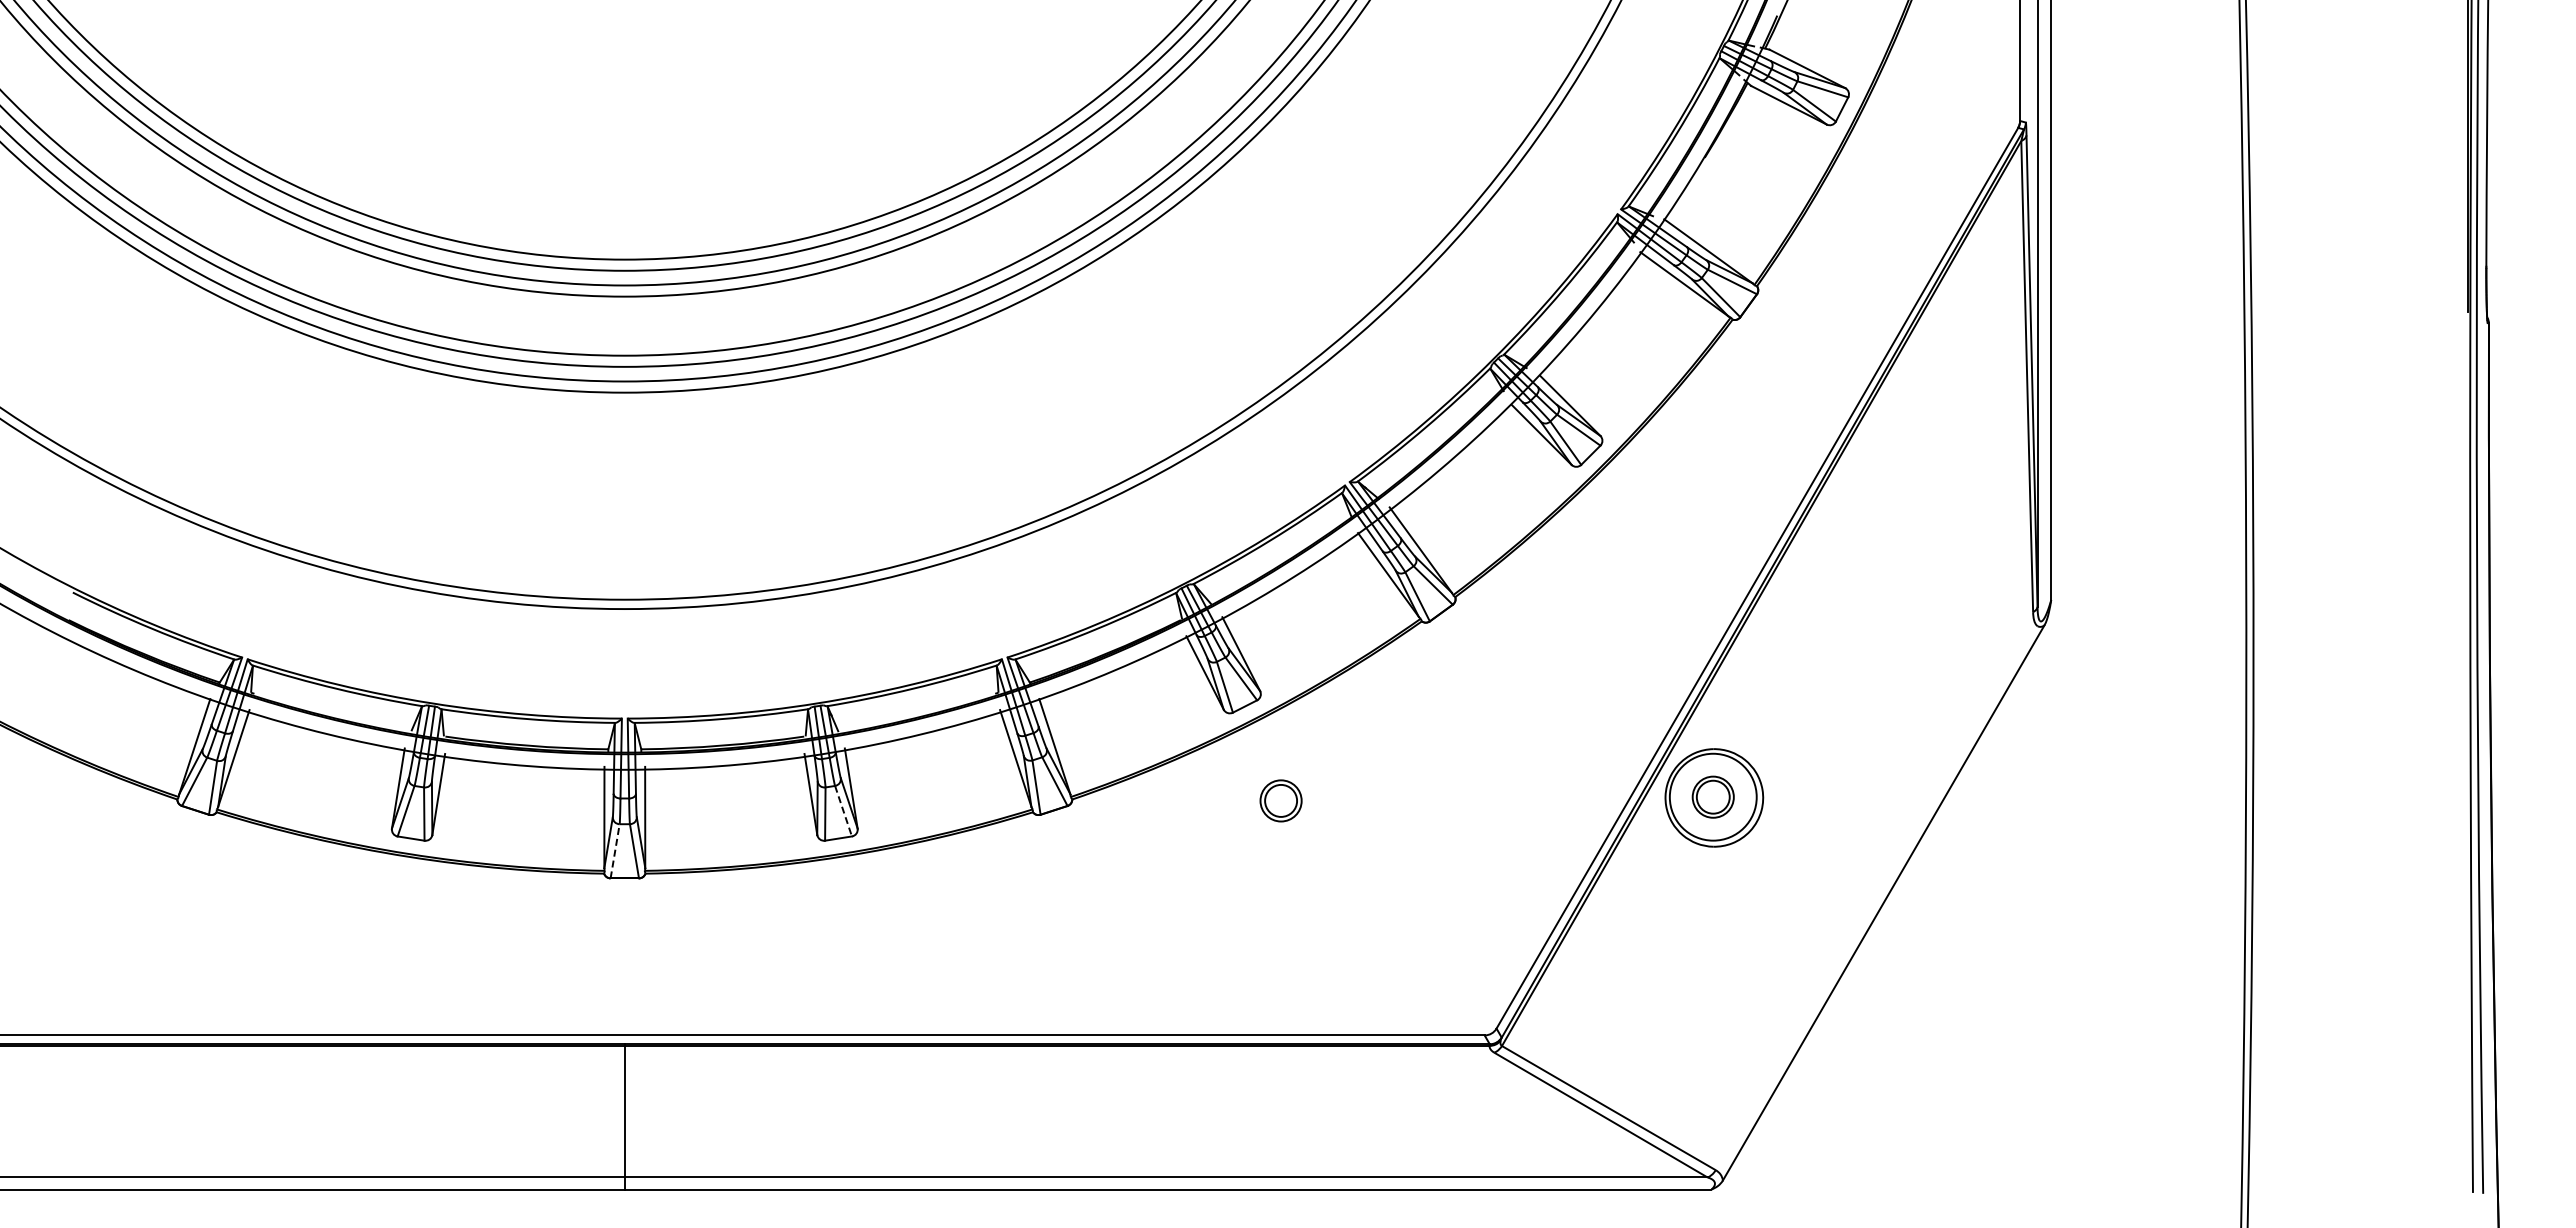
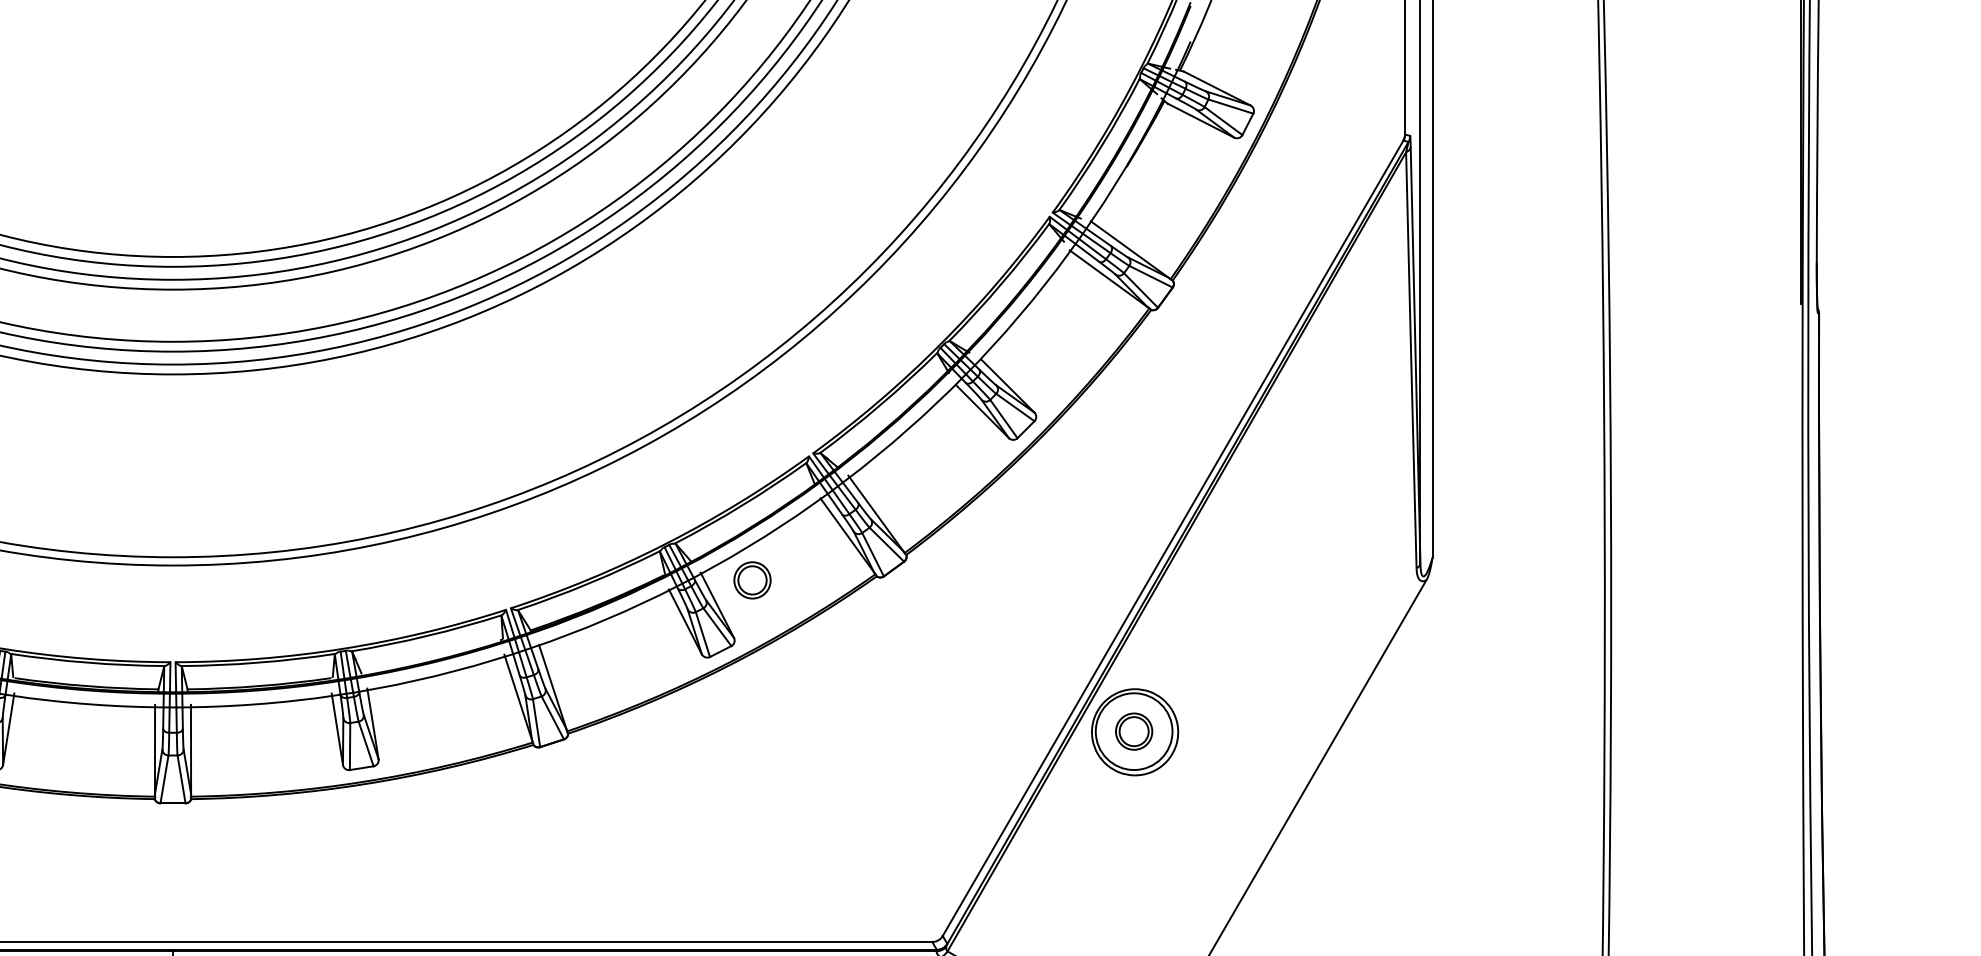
part: (1280, 800) -> (752, 580), moved
line: (843, 811) -> (366, 744), dashed -> solid
line: (615, 850) -> (164, 778), dashed -> solid

